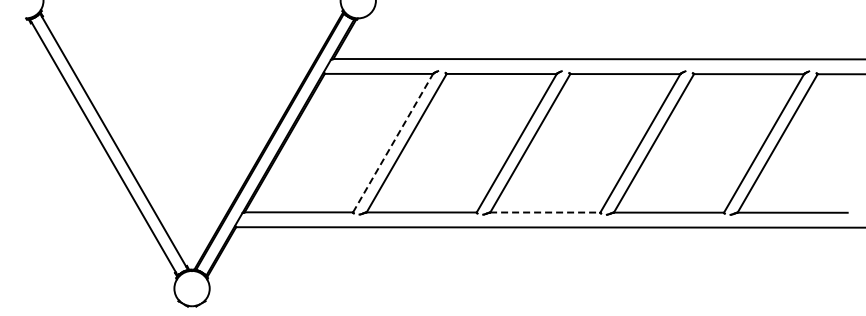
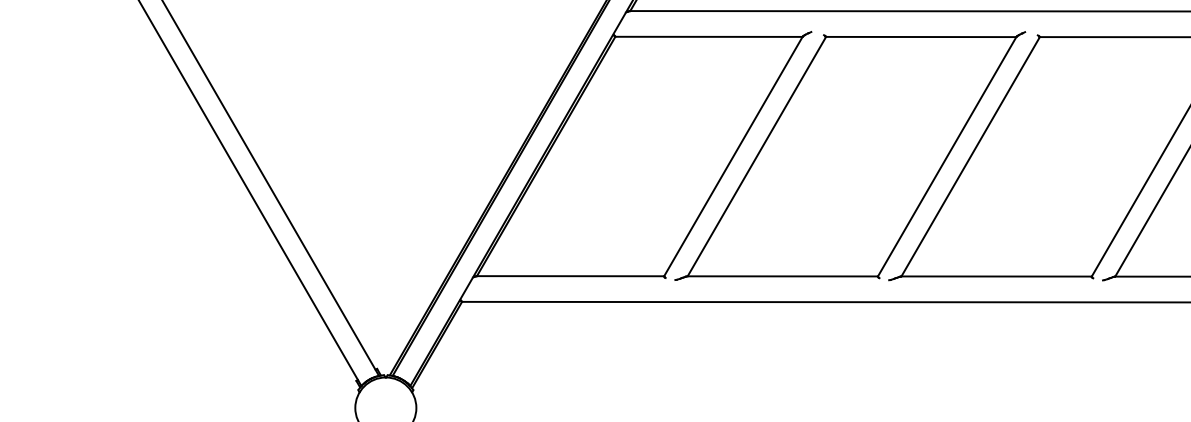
line: (393, 142) -> (734, 155), dashed -> solid
line: (545, 212) -> (996, 276), dashed -> solid

